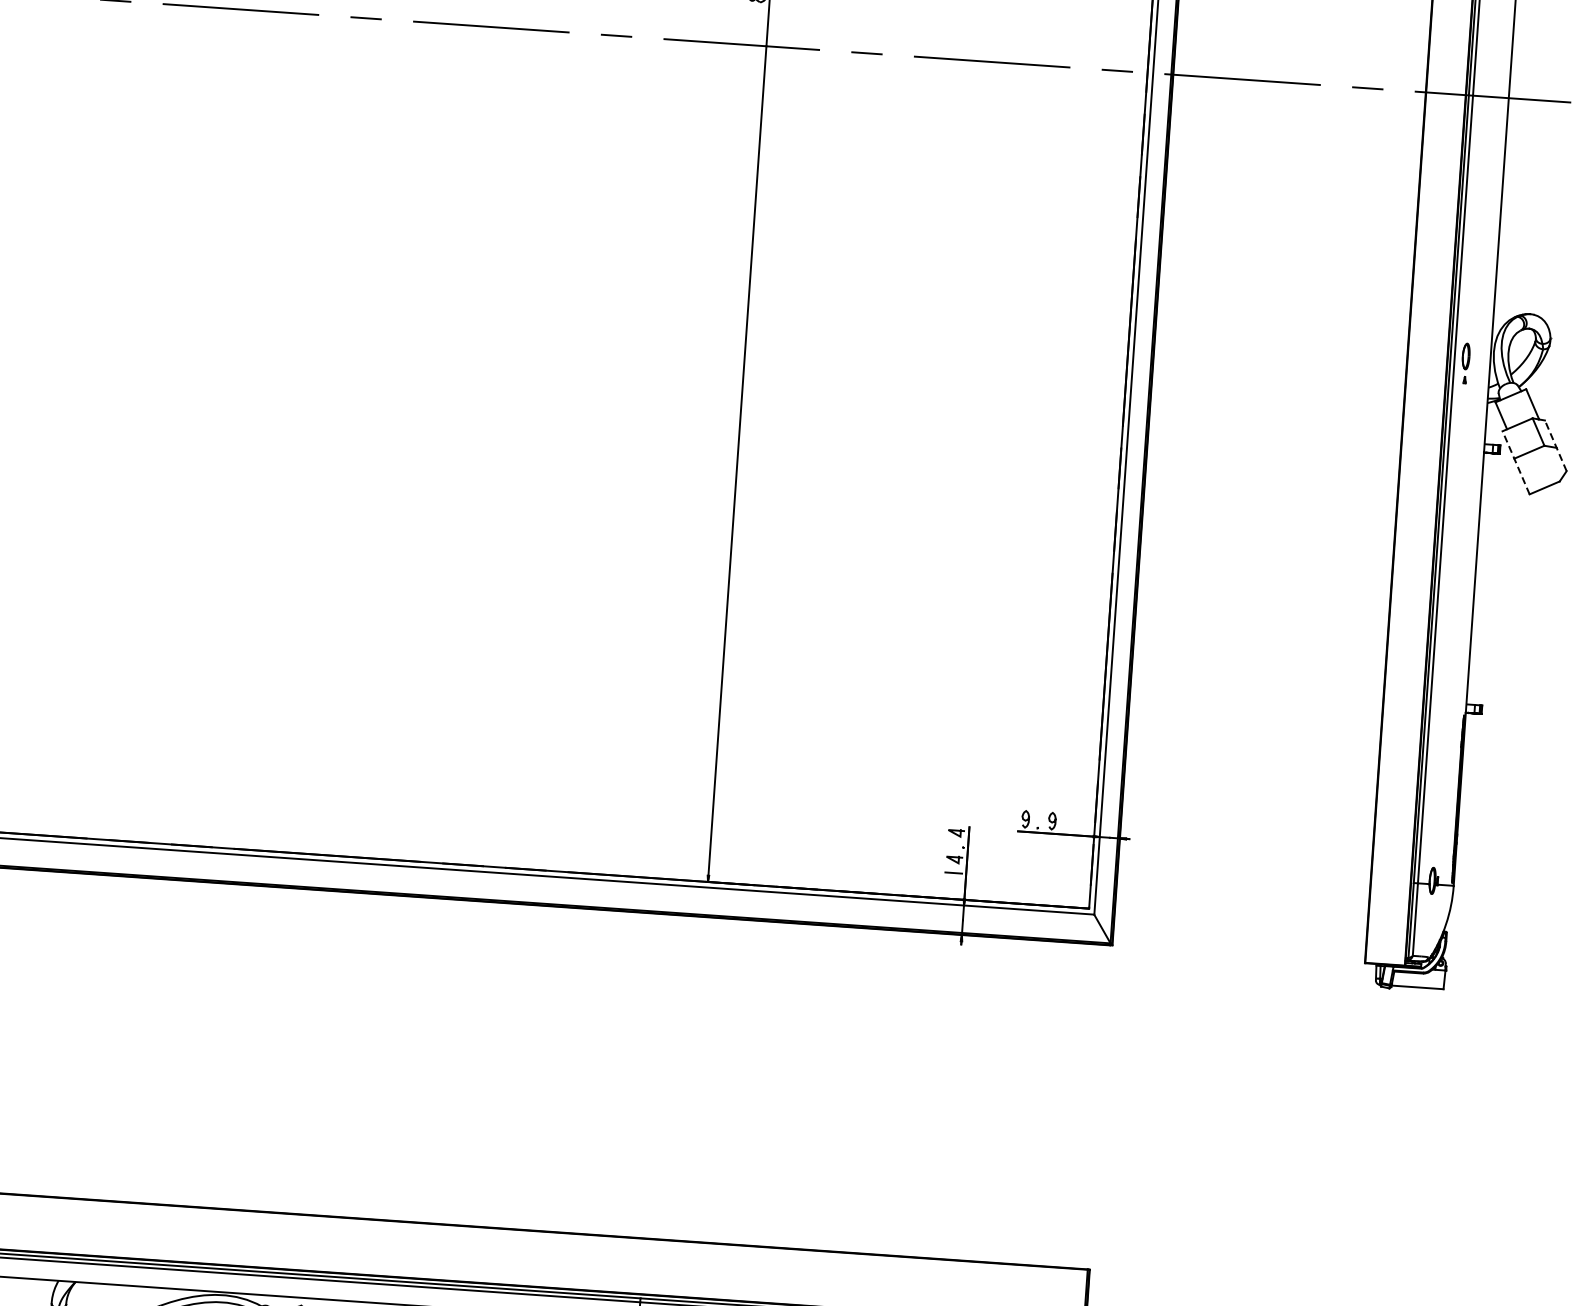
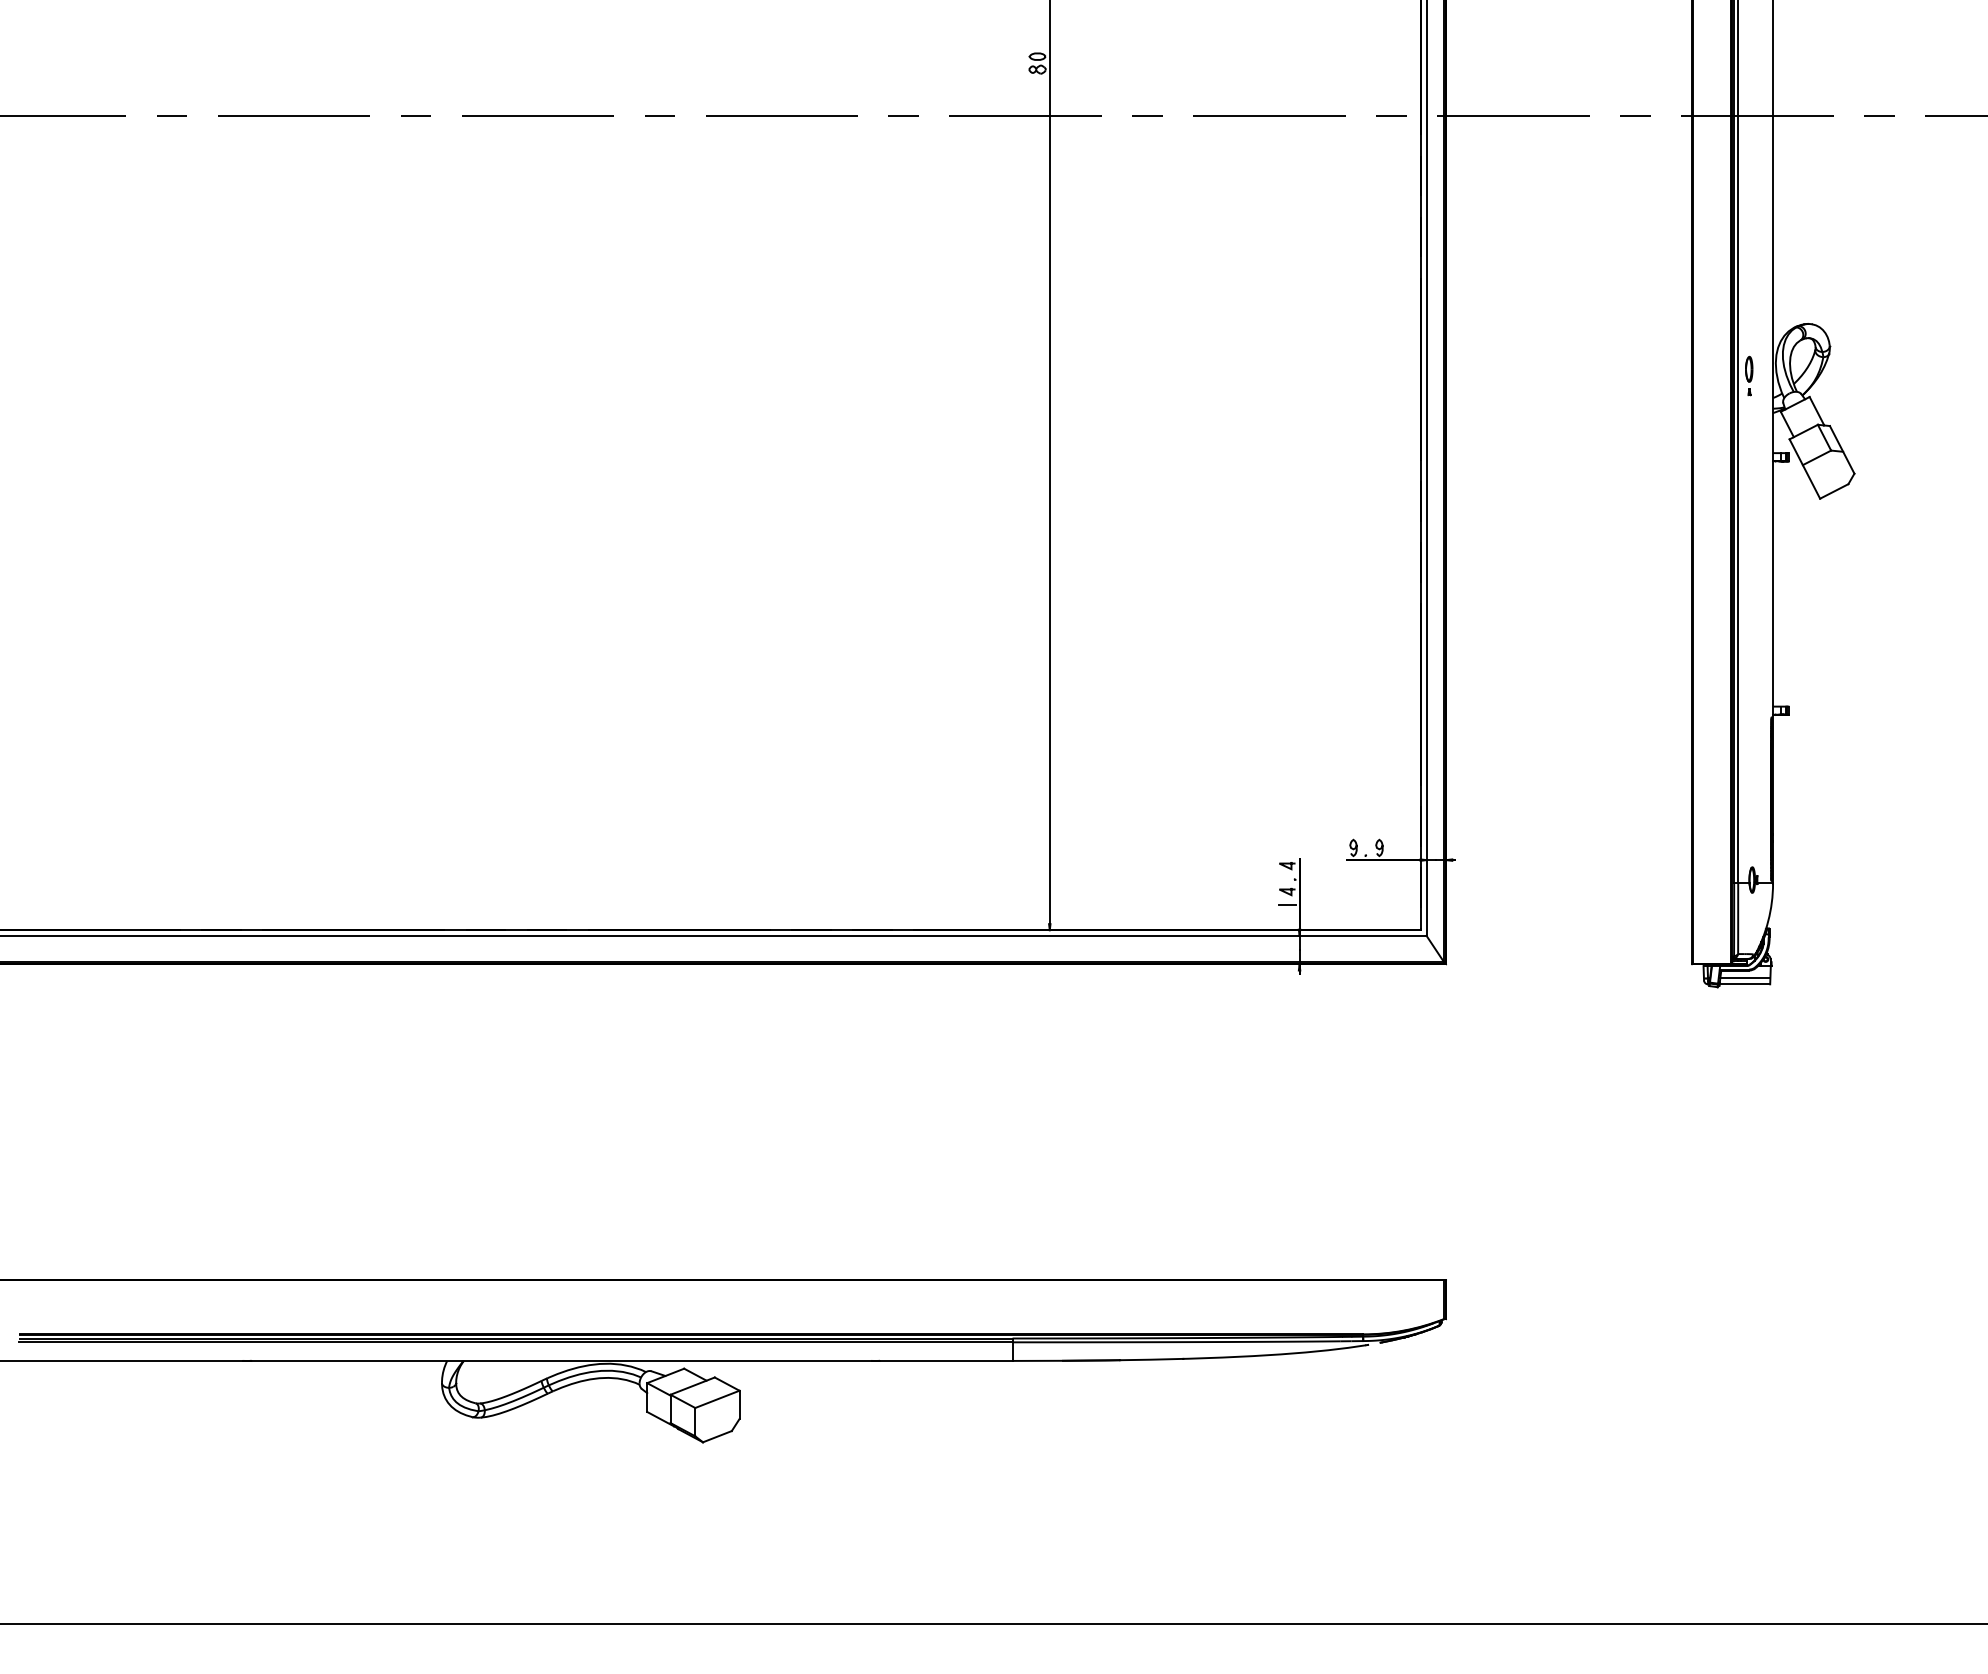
line: (1556, 445) -> (1842, 449), dashed -> solid
line: (1515, 462) -> (1804, 468), dashed -> solid
line: (1418, 981) -> (1745, 978), added

